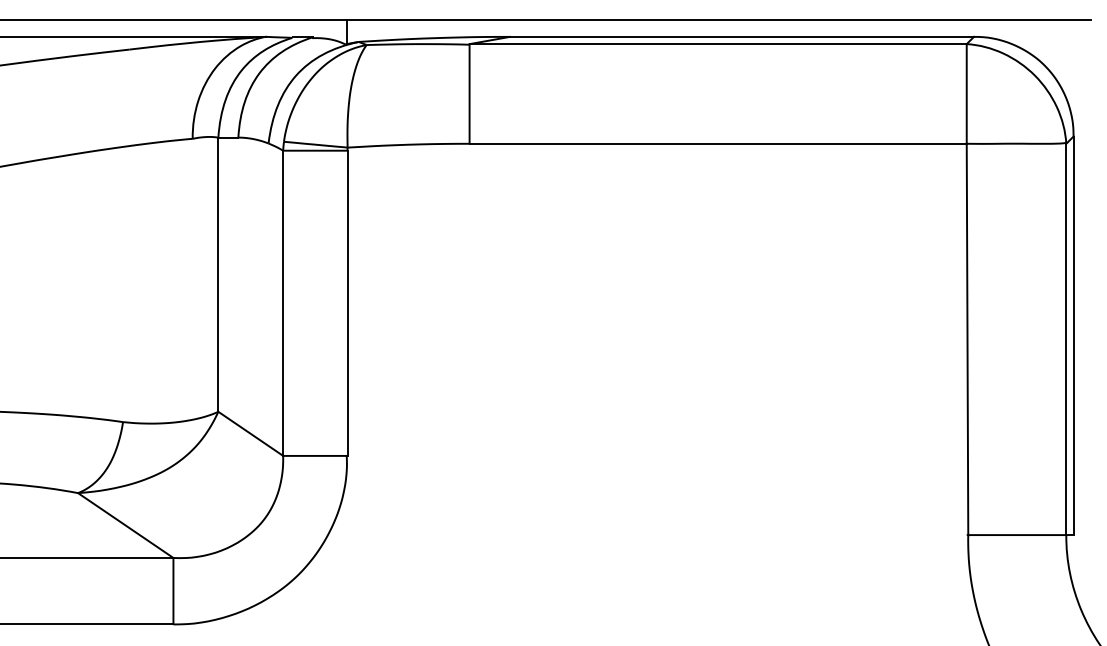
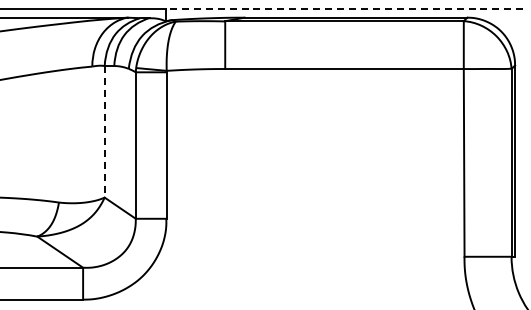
line: (718, 19) -> (344, 9), solid -> dashed
line: (217, 274) -> (104, 131), solid -> dashed

